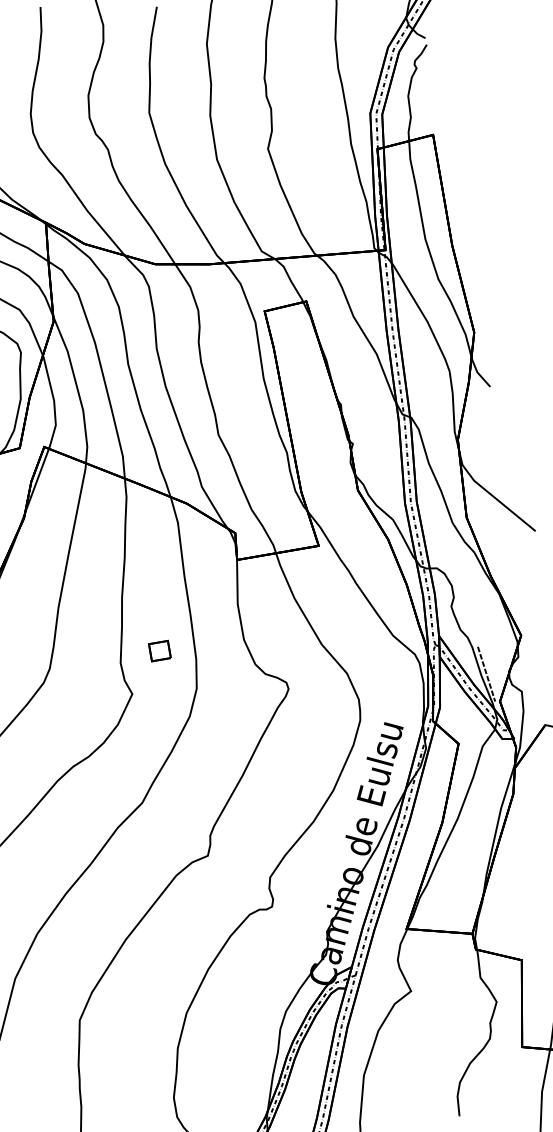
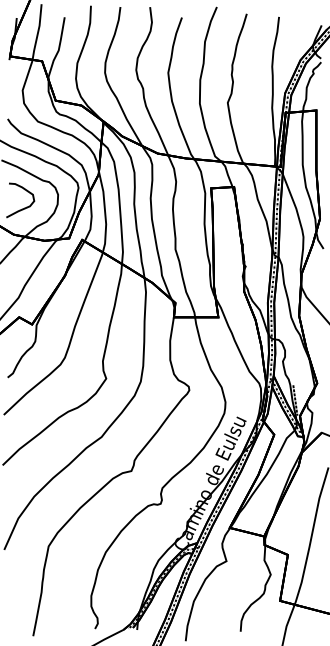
part: (159, 651) -> (124, 358), removed

